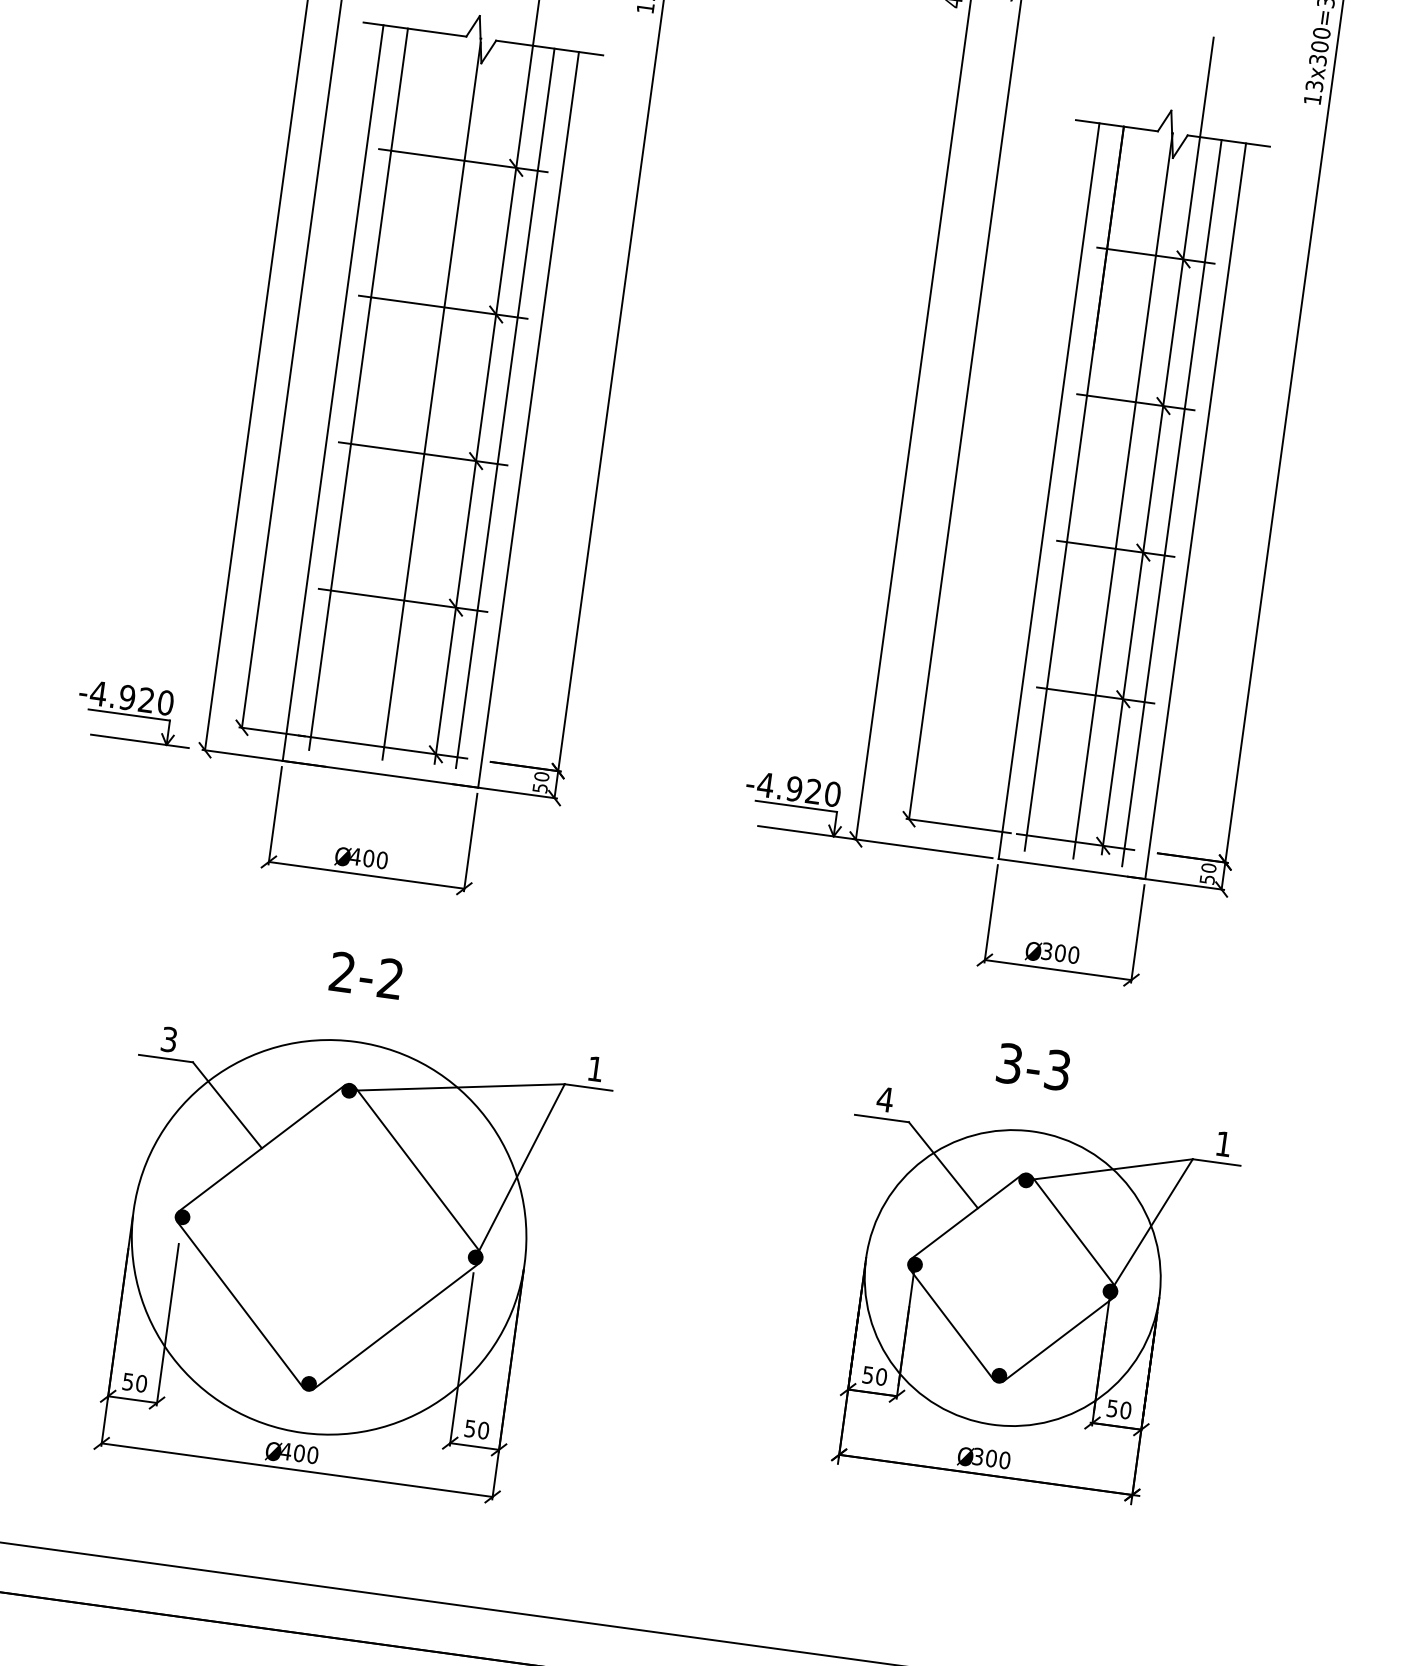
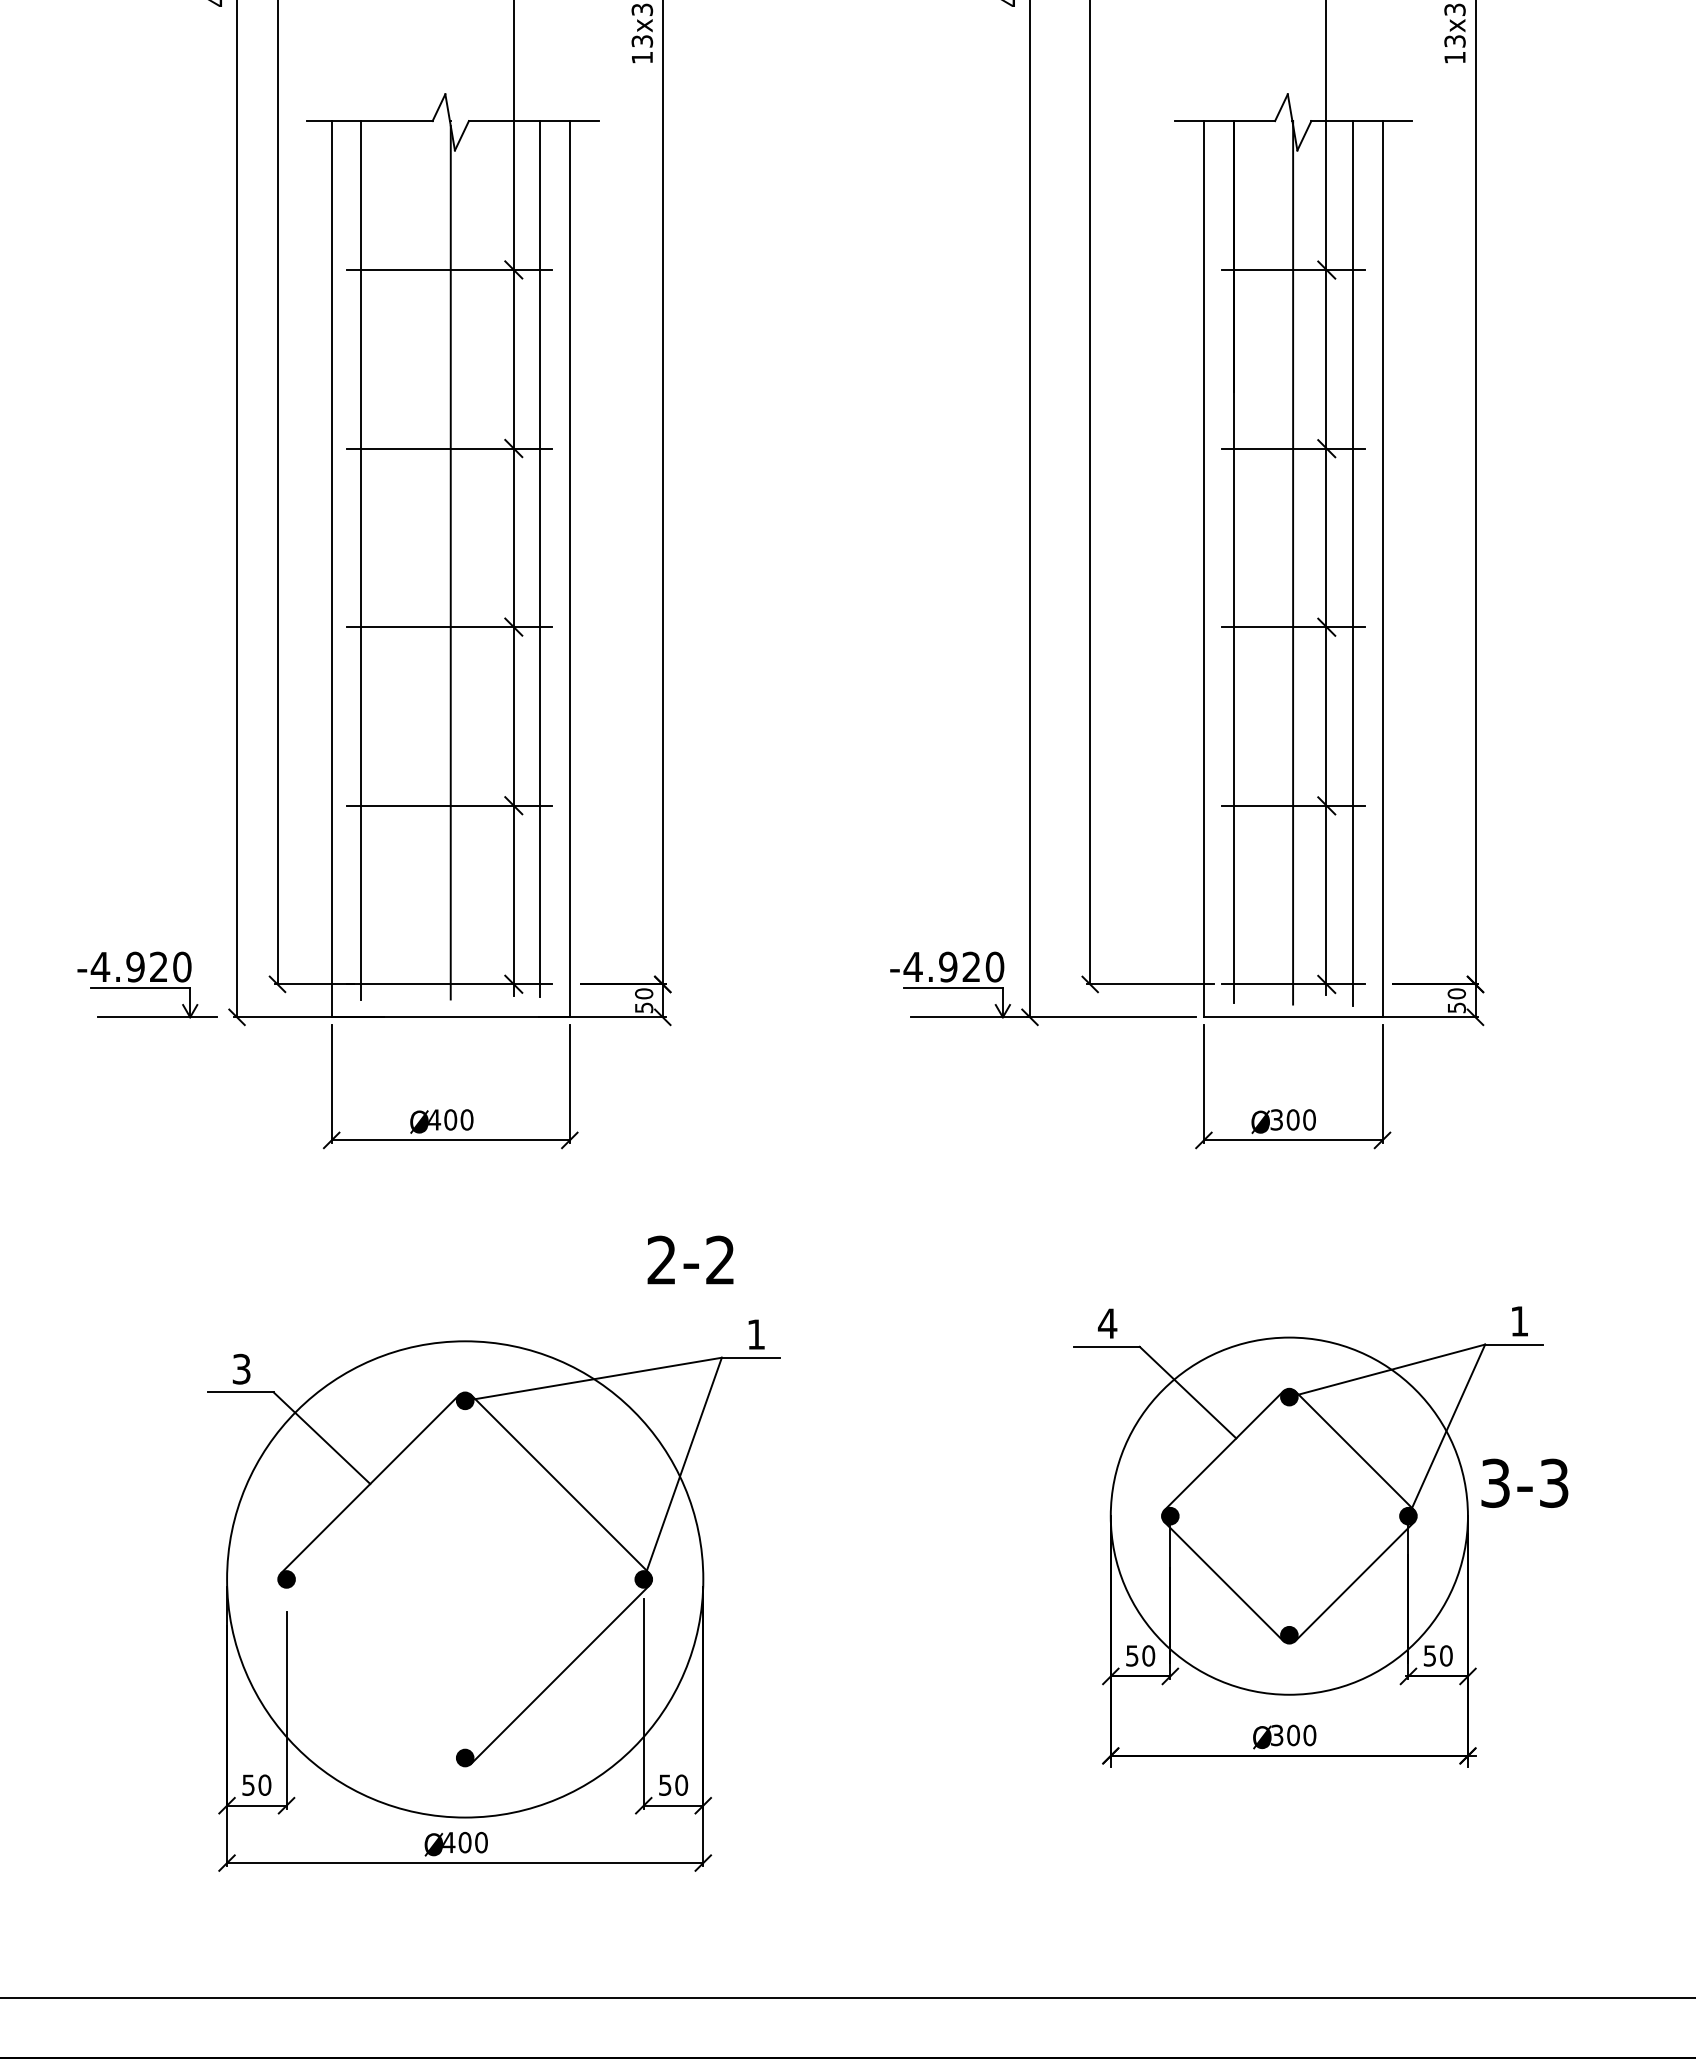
text: (366, 974) -> (690, 1259), moved
text: (1033, 1066) -> (1524, 1482), moved
line: (240, 1304) -> (370, 1674), removed

